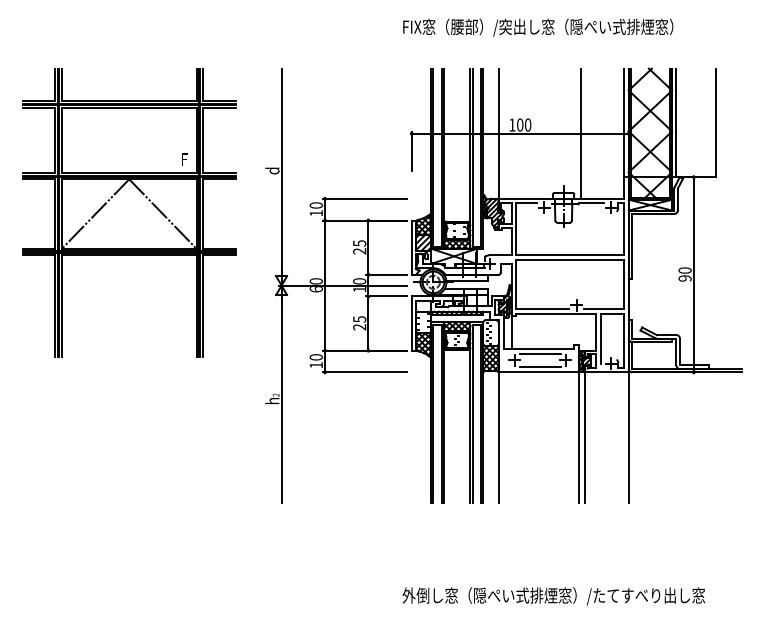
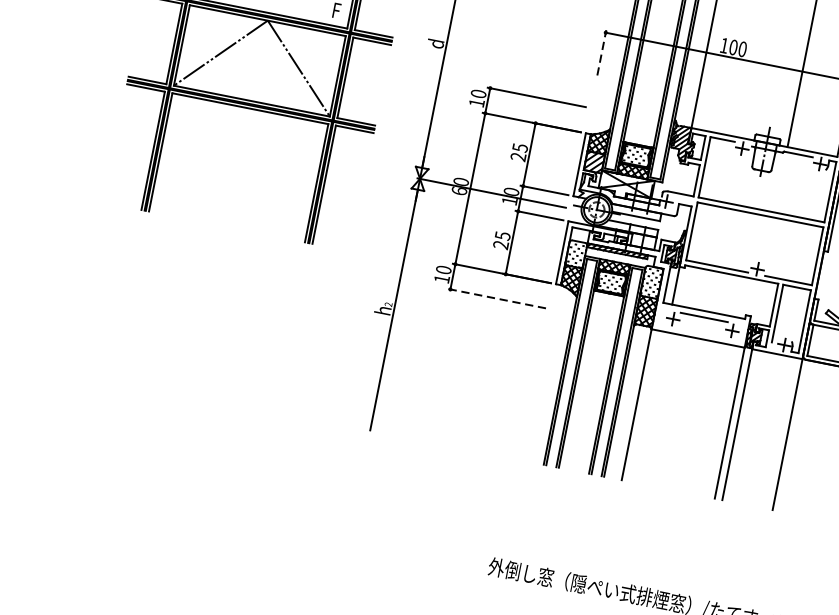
line: (411, 151) -> (601, 53), solid -> dashed
line: (540, 366) -> (701, 332), removed
line: (364, 372) -> (496, 298), solid -> dashed

